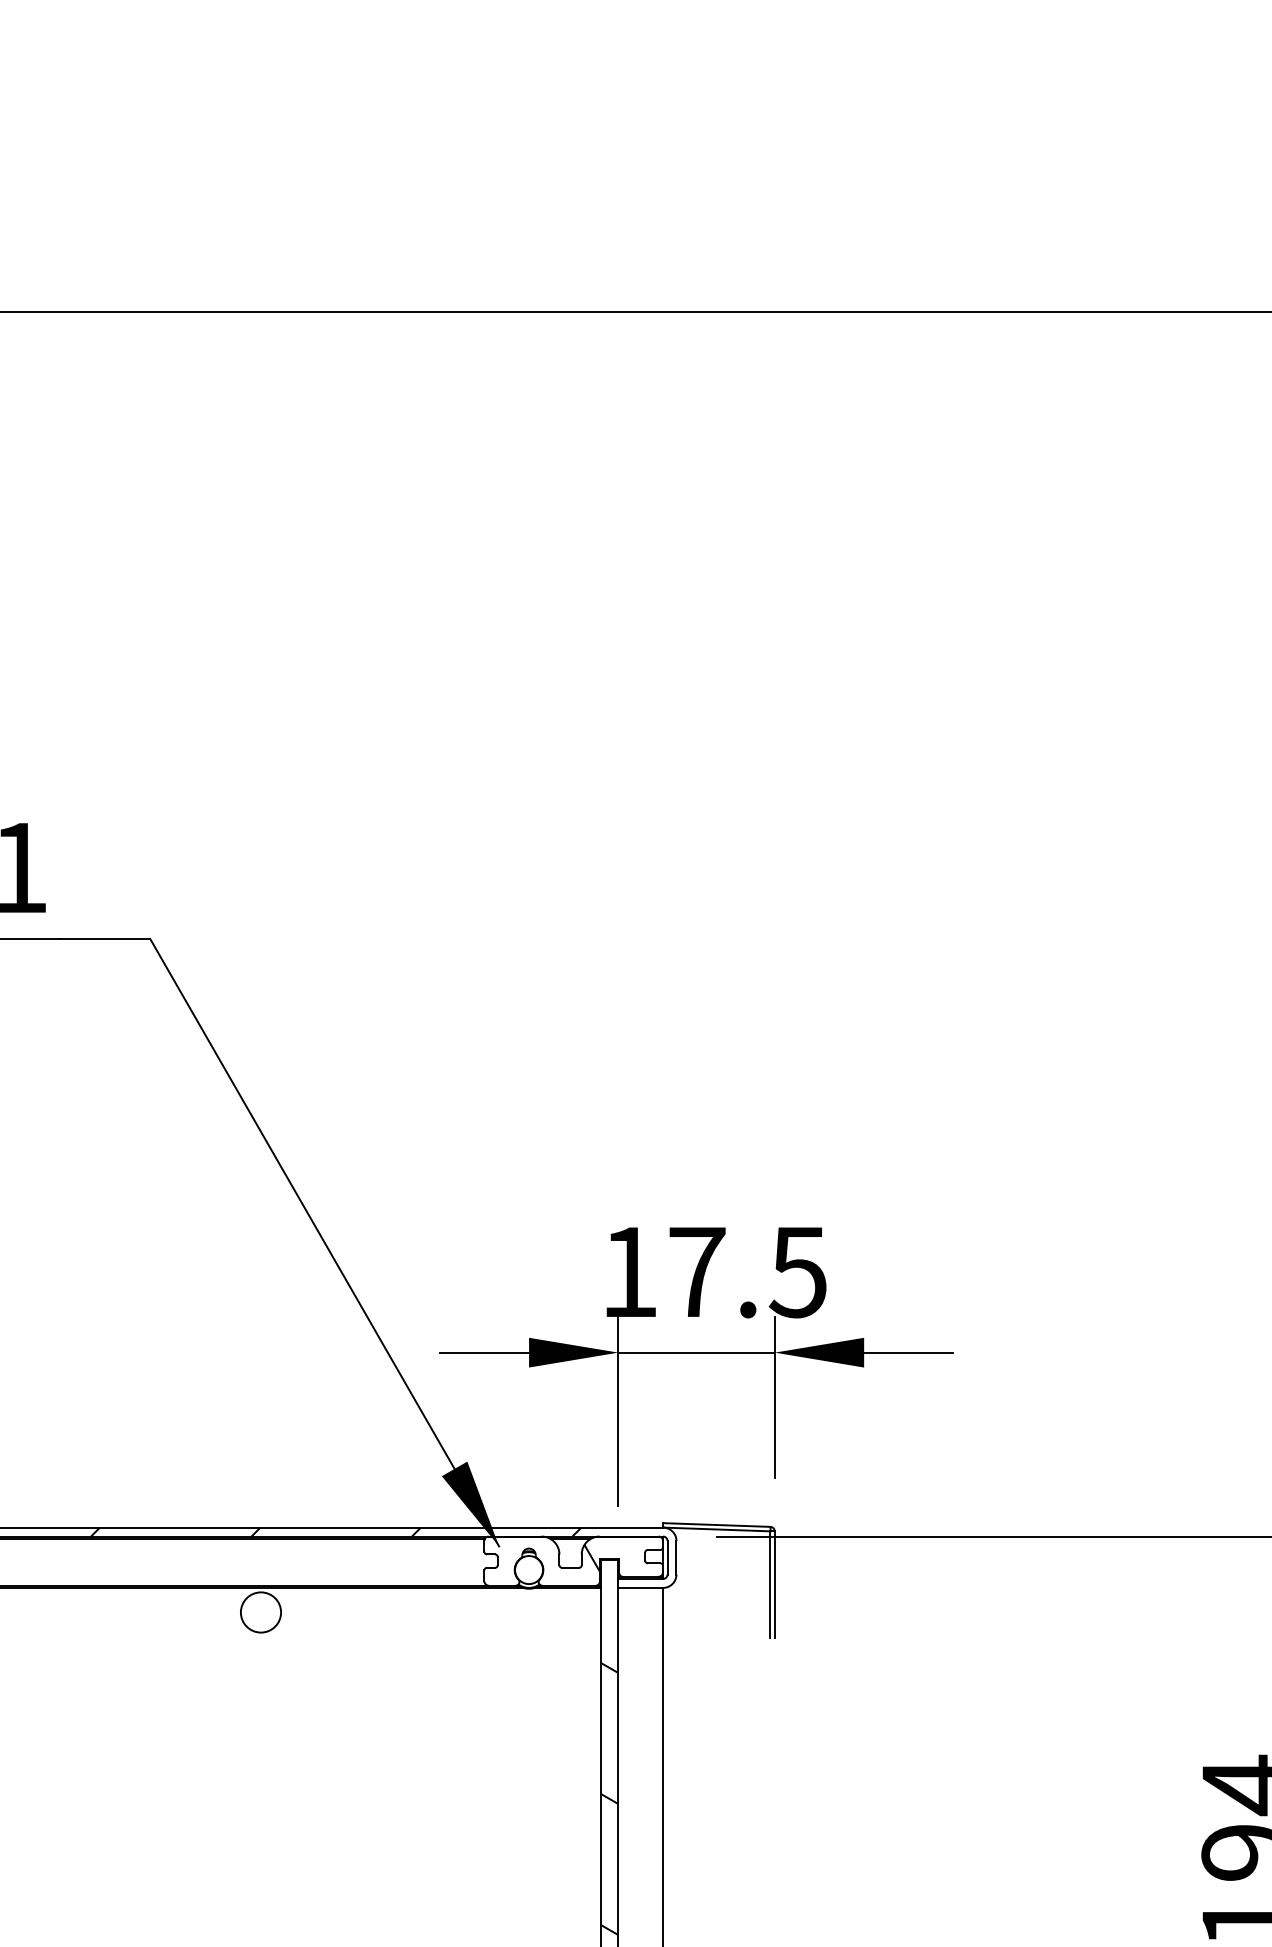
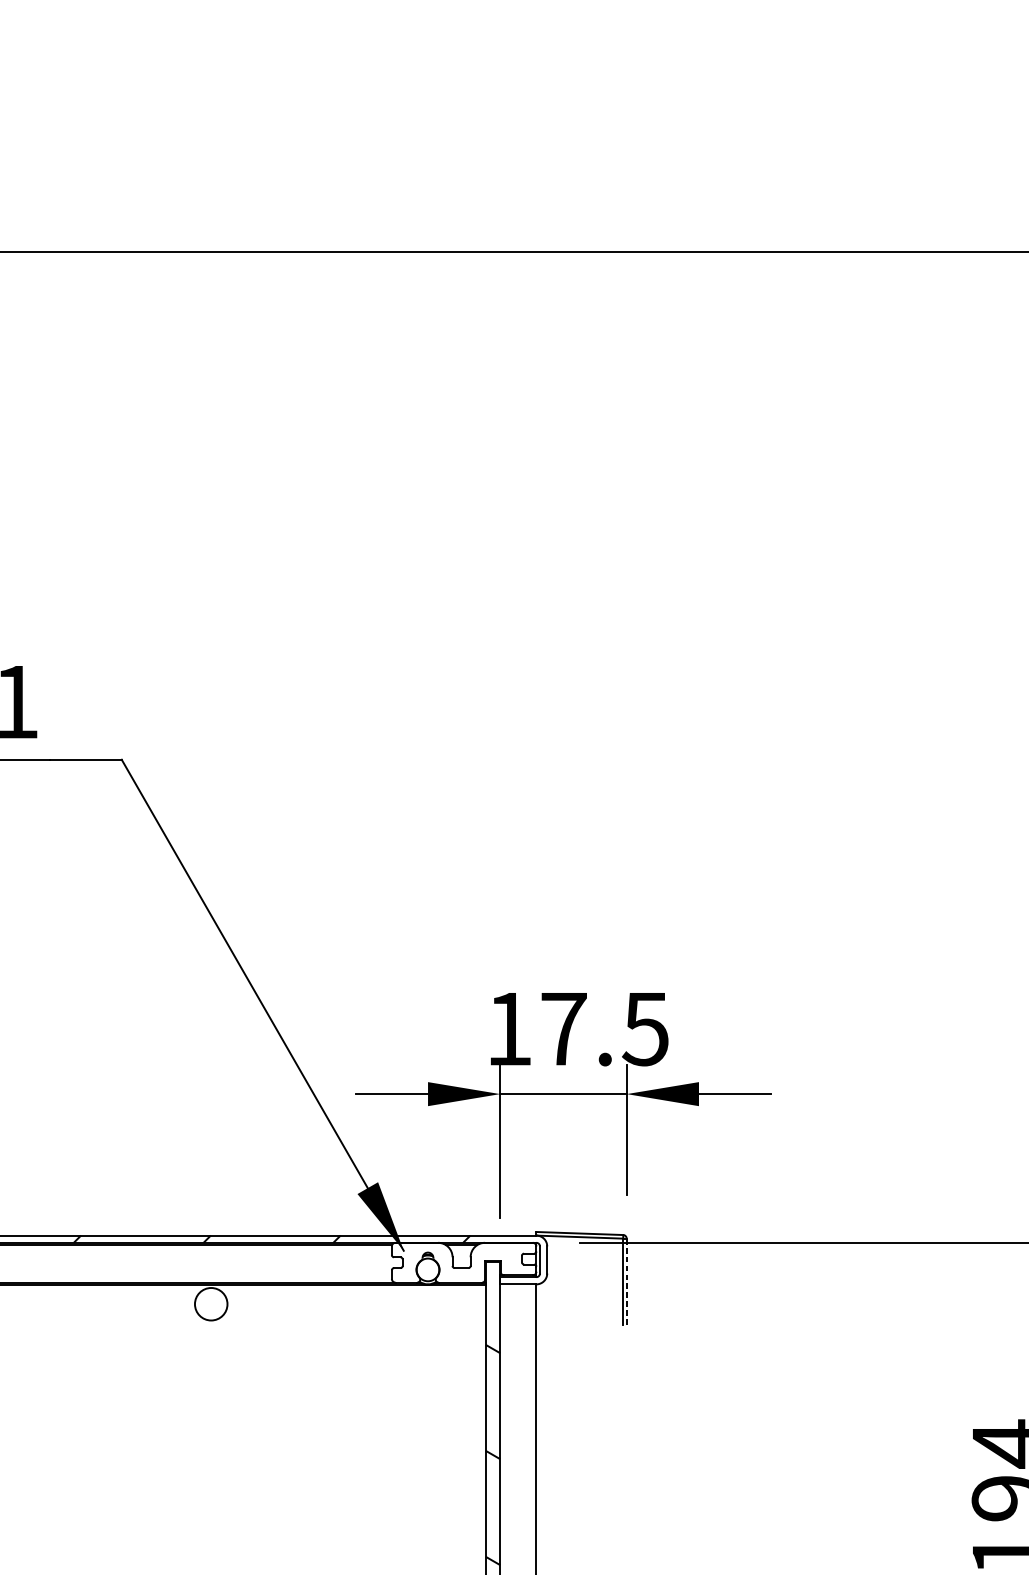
hatch: (591, 1557) -> (478, 1259), removed
line: (774, 1584) -> (626, 1281), solid -> dashed

